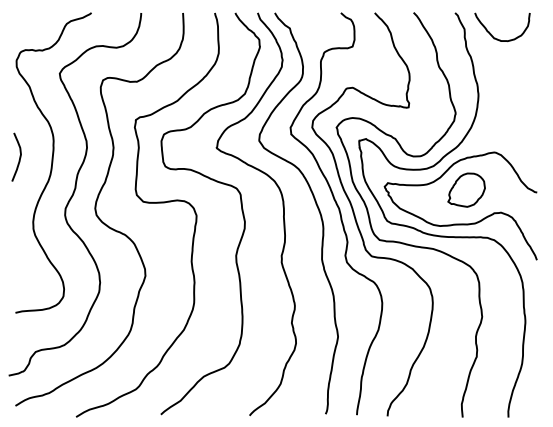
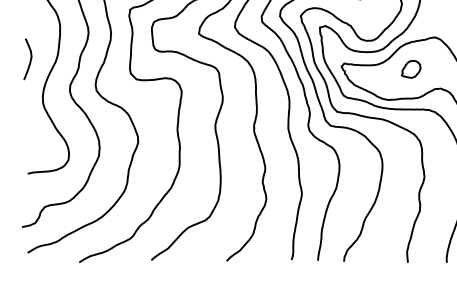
curve: (19, 156) -> (30, 58), moved
part: (466, 189) -> (411, 68), size x0.6

